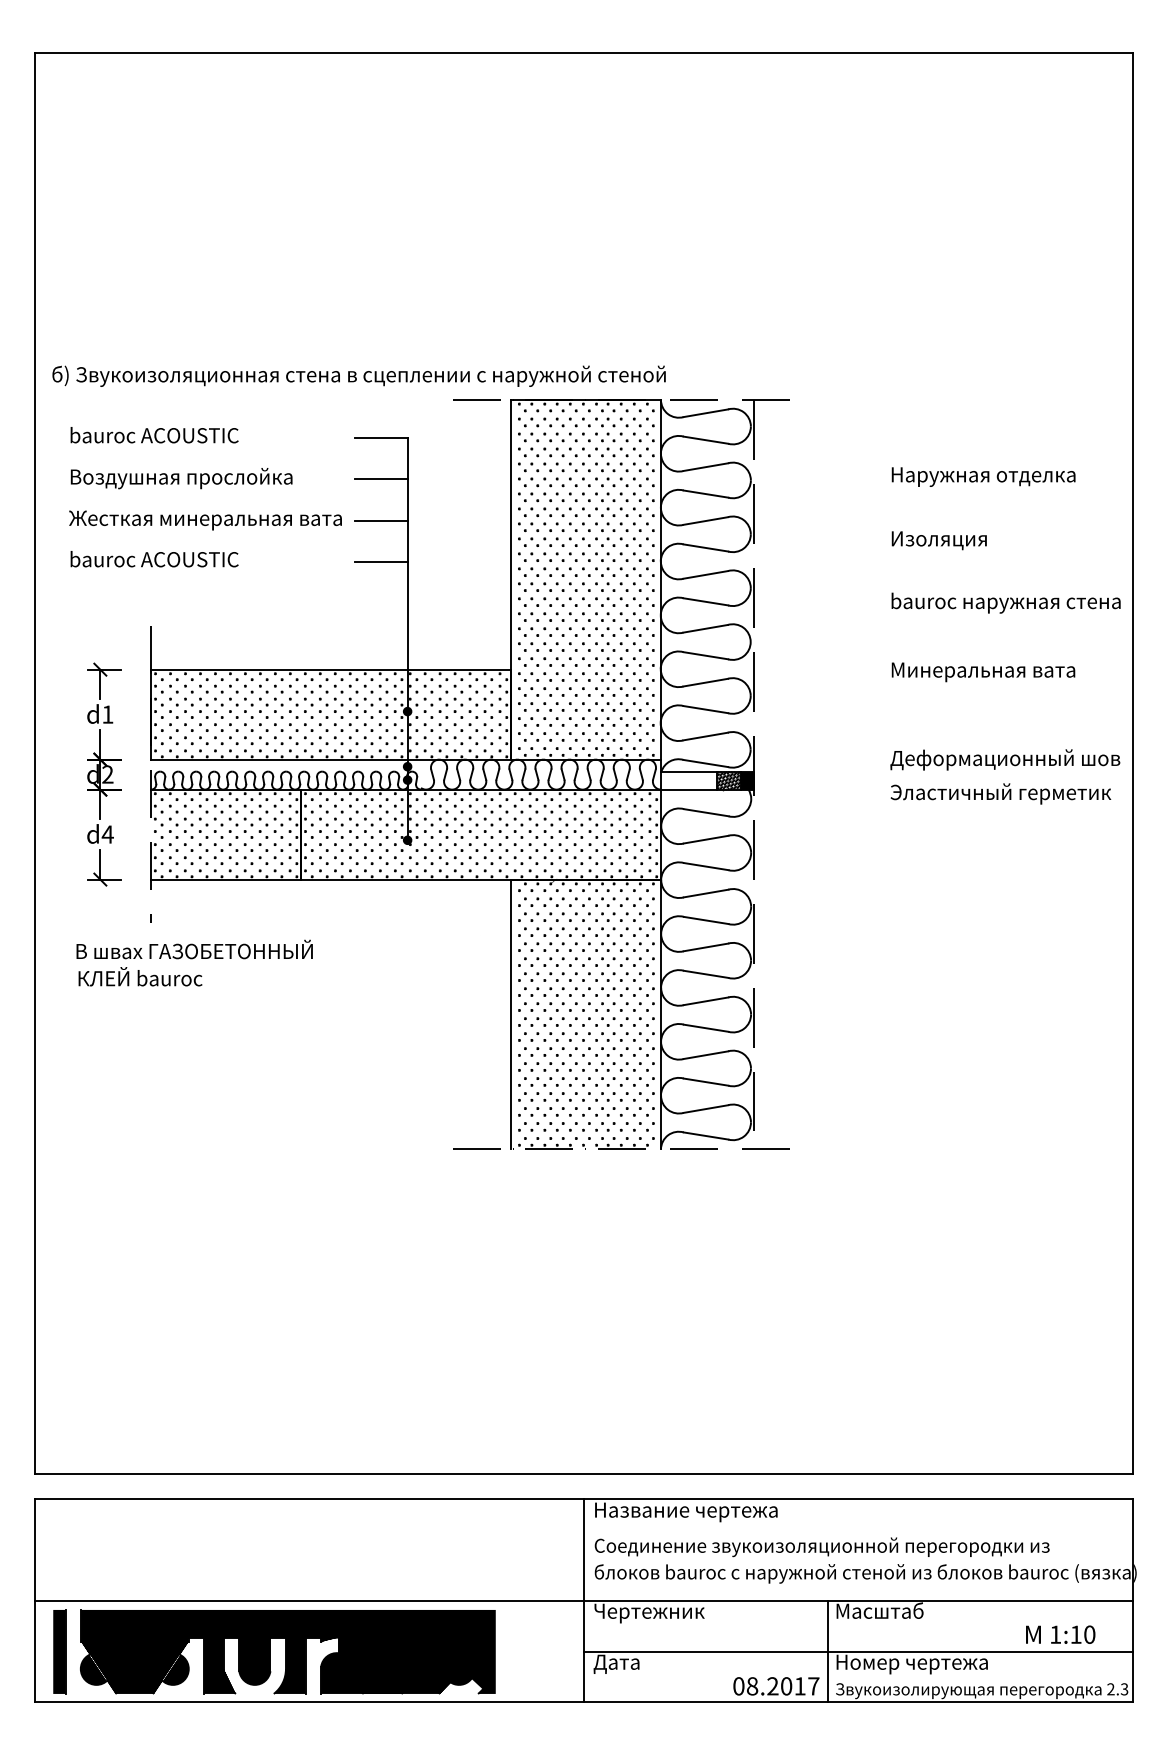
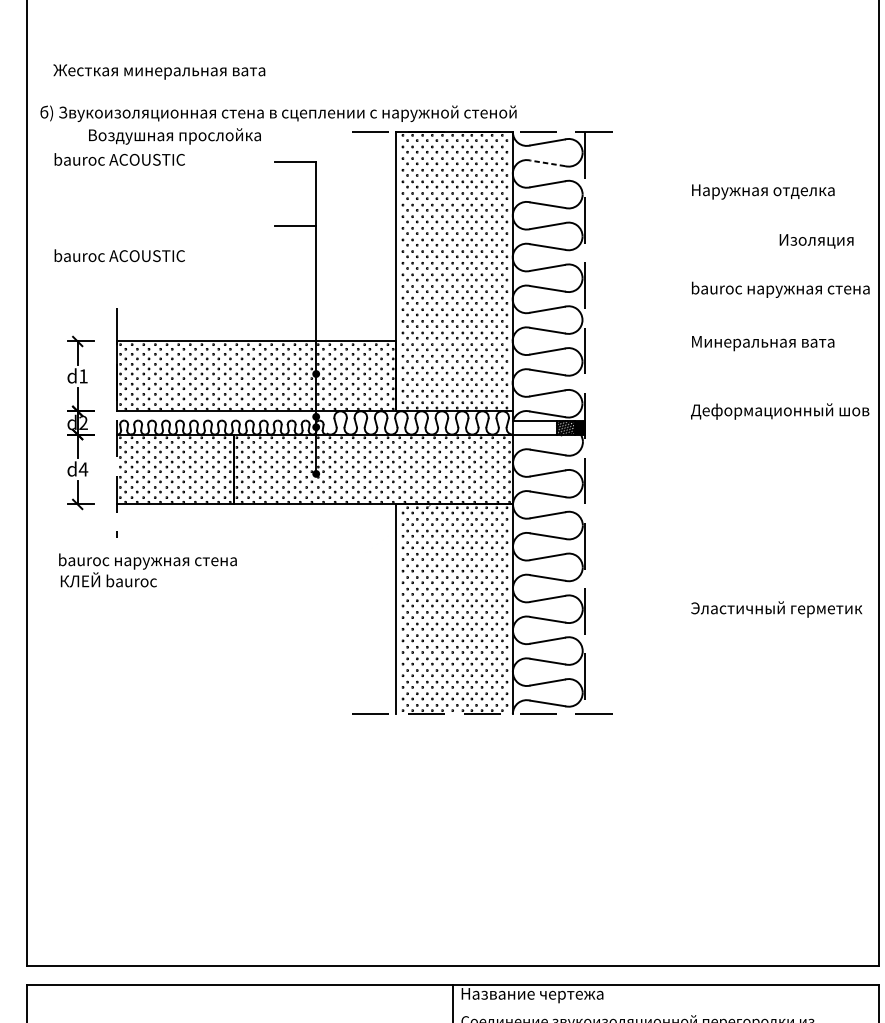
line: (705, 440) -> (547, 163), solid -> dashed
text: (181, 478) -> (174, 136), moved
line: (381, 479) -> (295, 193), removed
text: (205, 520) -> (159, 72), moved
text: (938, 540) -> (815, 241), moved
line: (381, 561) -> (295, 257), removed
text: (1000, 793) -> (776, 609), moved
text: (194, 951) -> (150, 560), В швах ГАЗОБЕТОННЫЙ -> bauroc наружная стена

